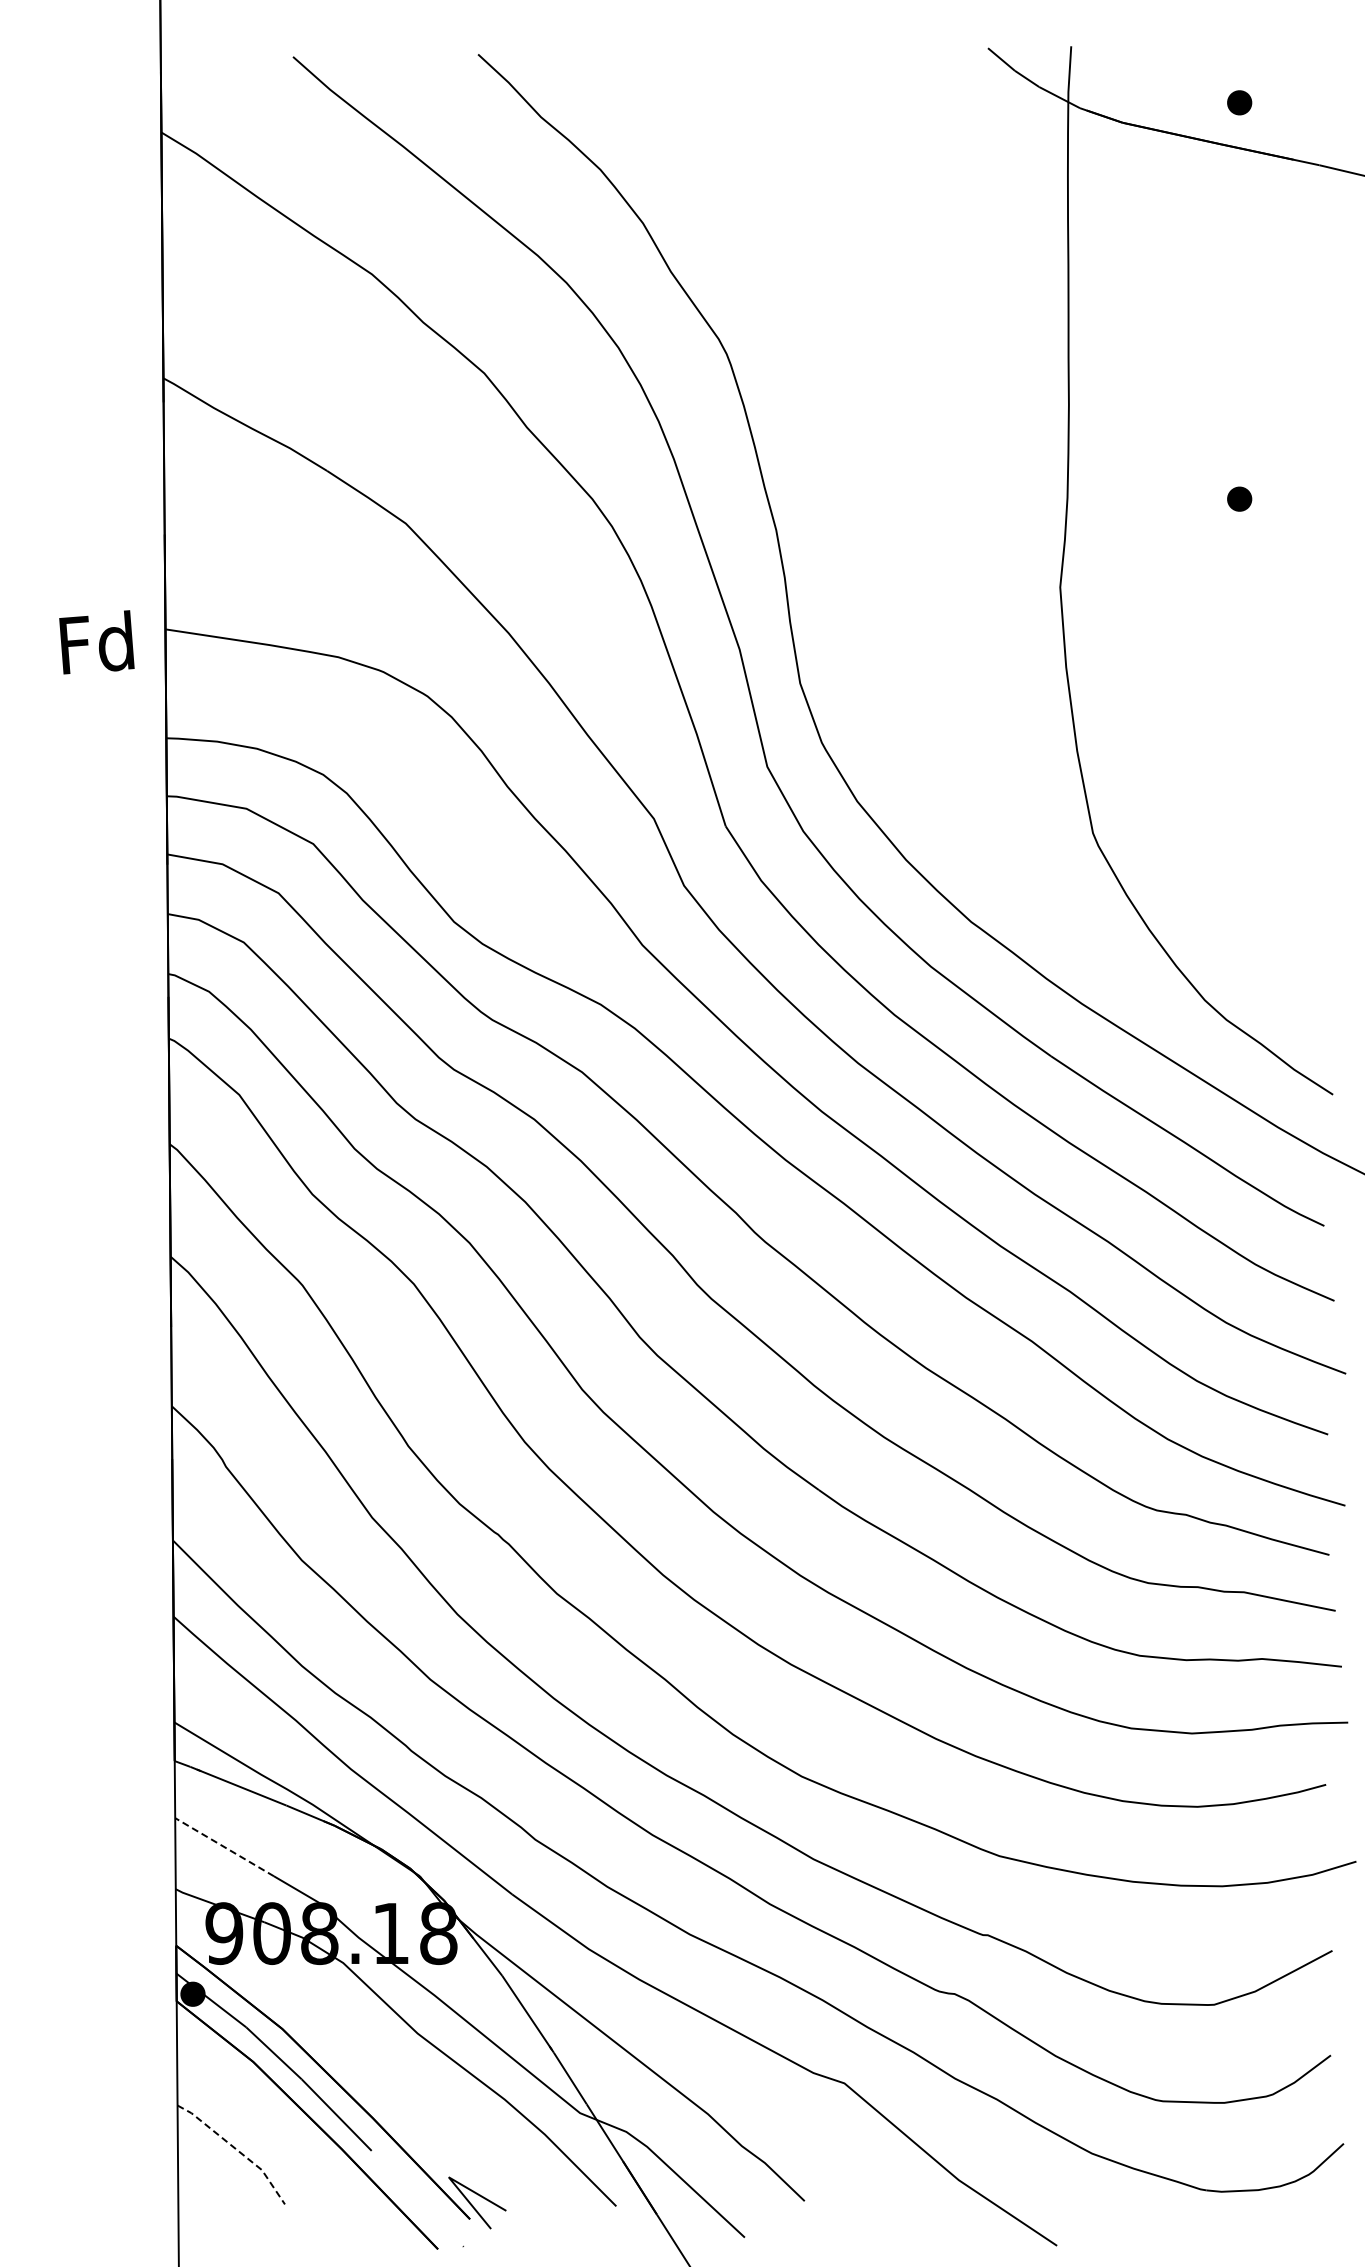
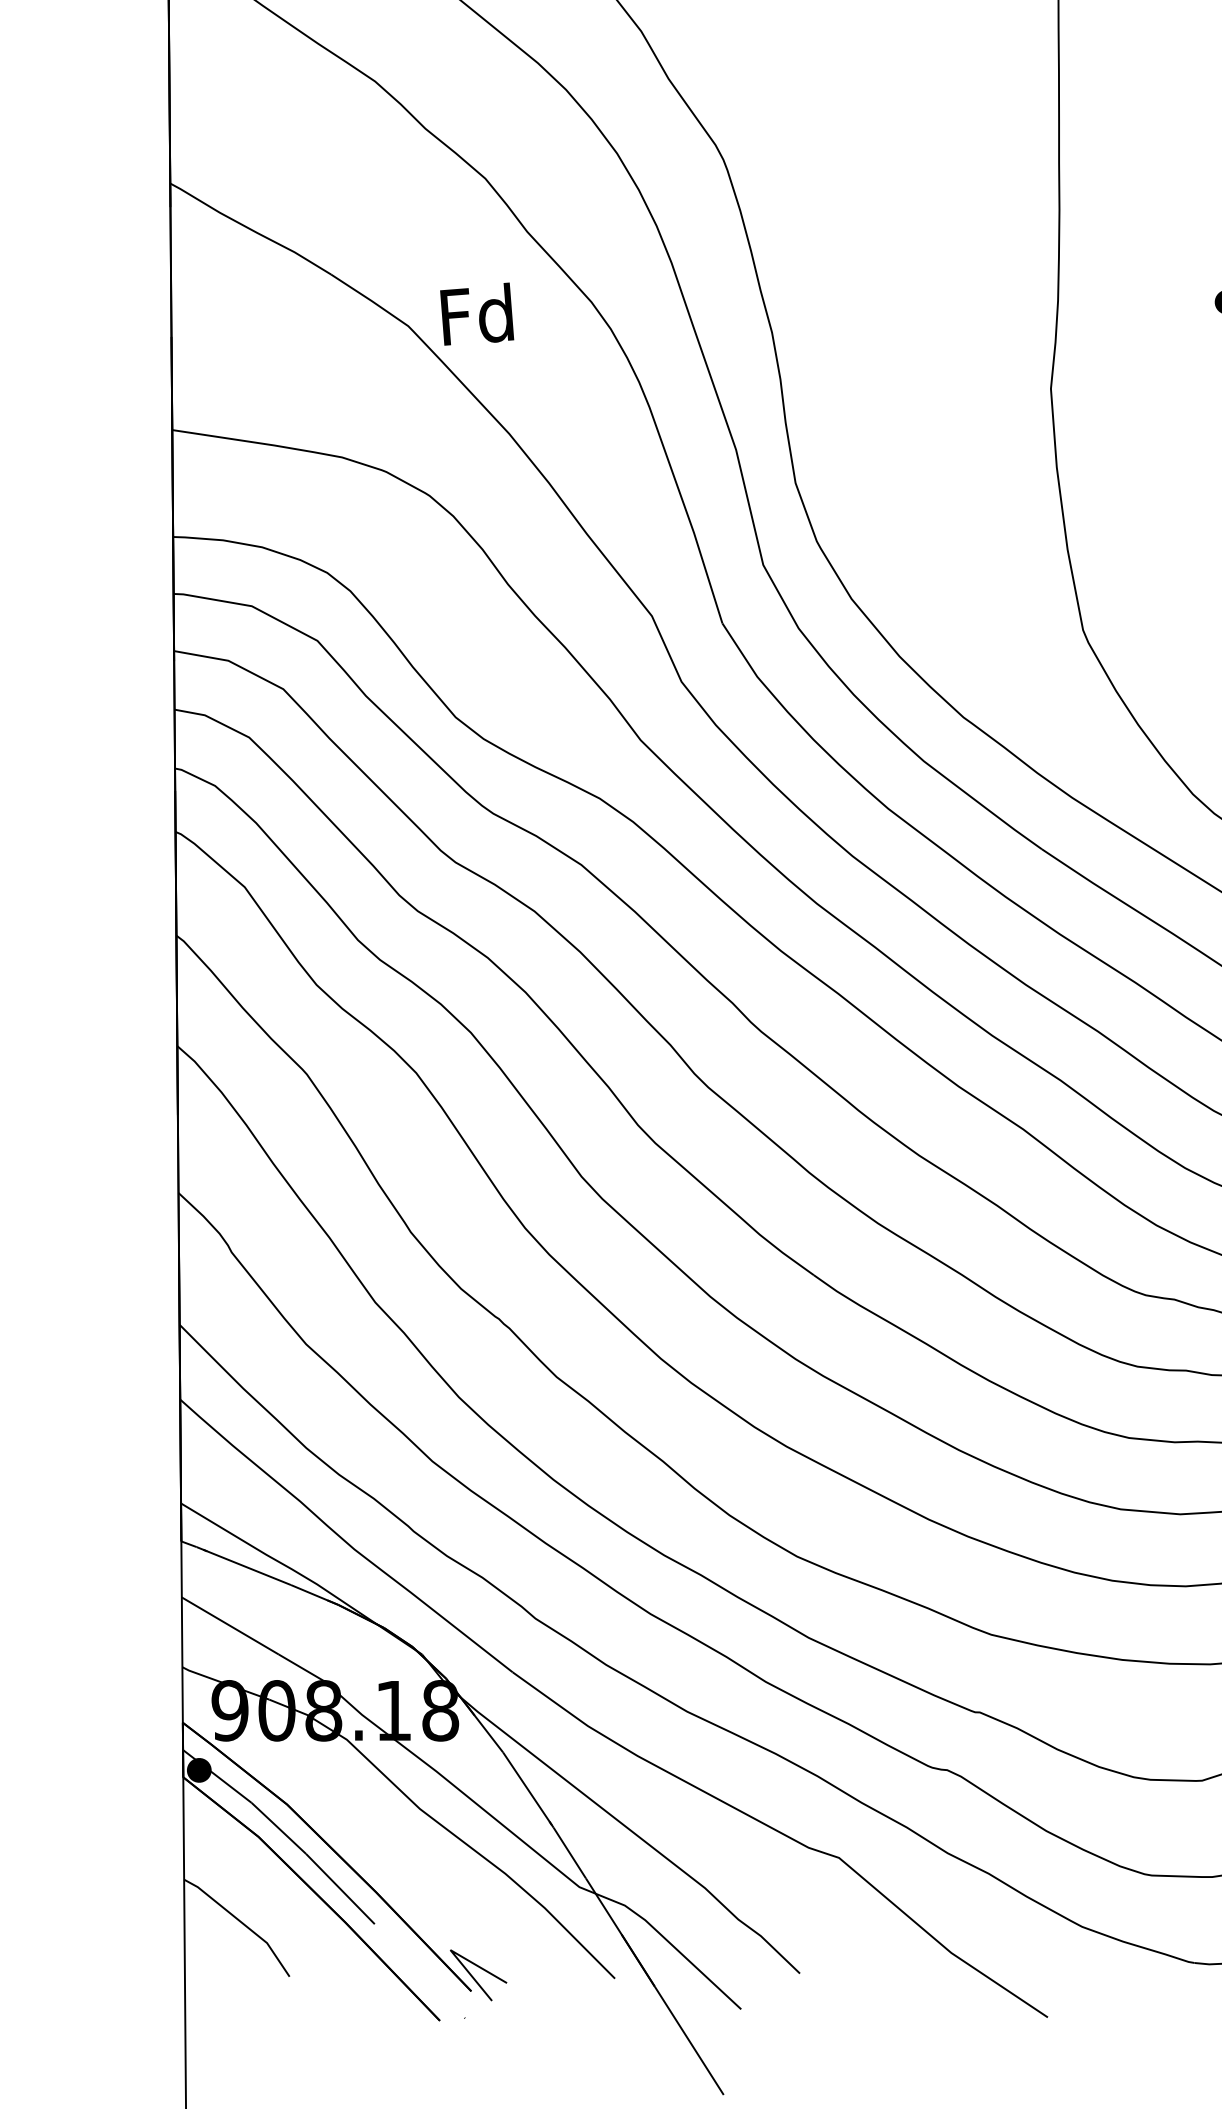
text: (96, 642) -> (476, 314), moved
line: (223, 1846) -> (229, 1625), dashed -> solid
line: (237, 2150) -> (243, 1923), dashed -> solid

